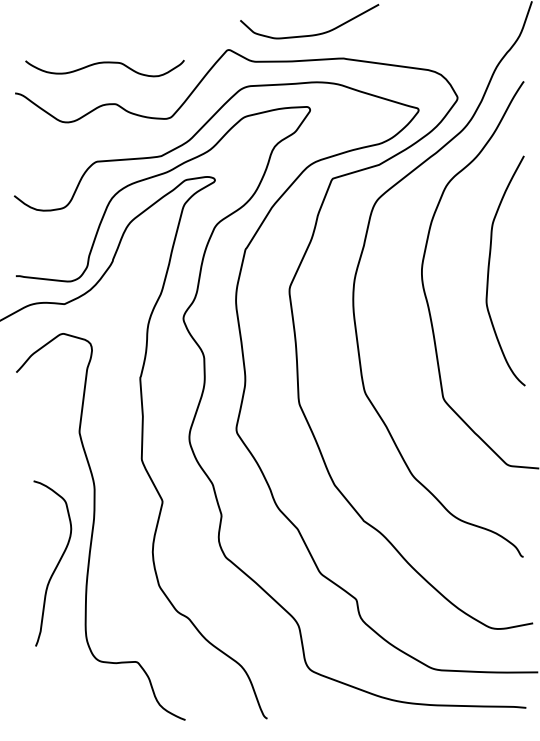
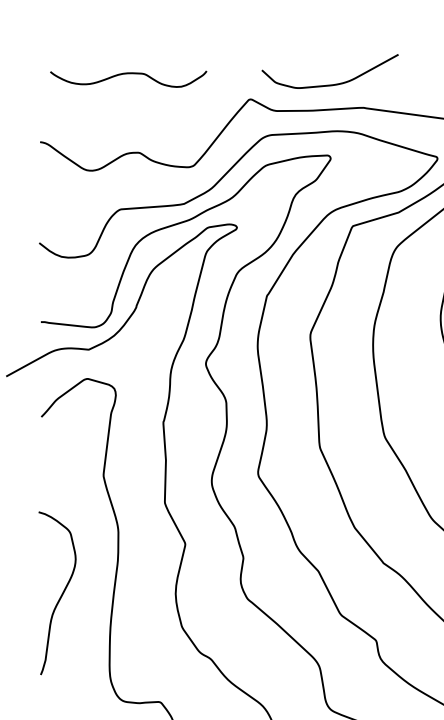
curve: (104, 63) -> (128, 74), moved
curve: (56, 564) -> (61, 594), moved

